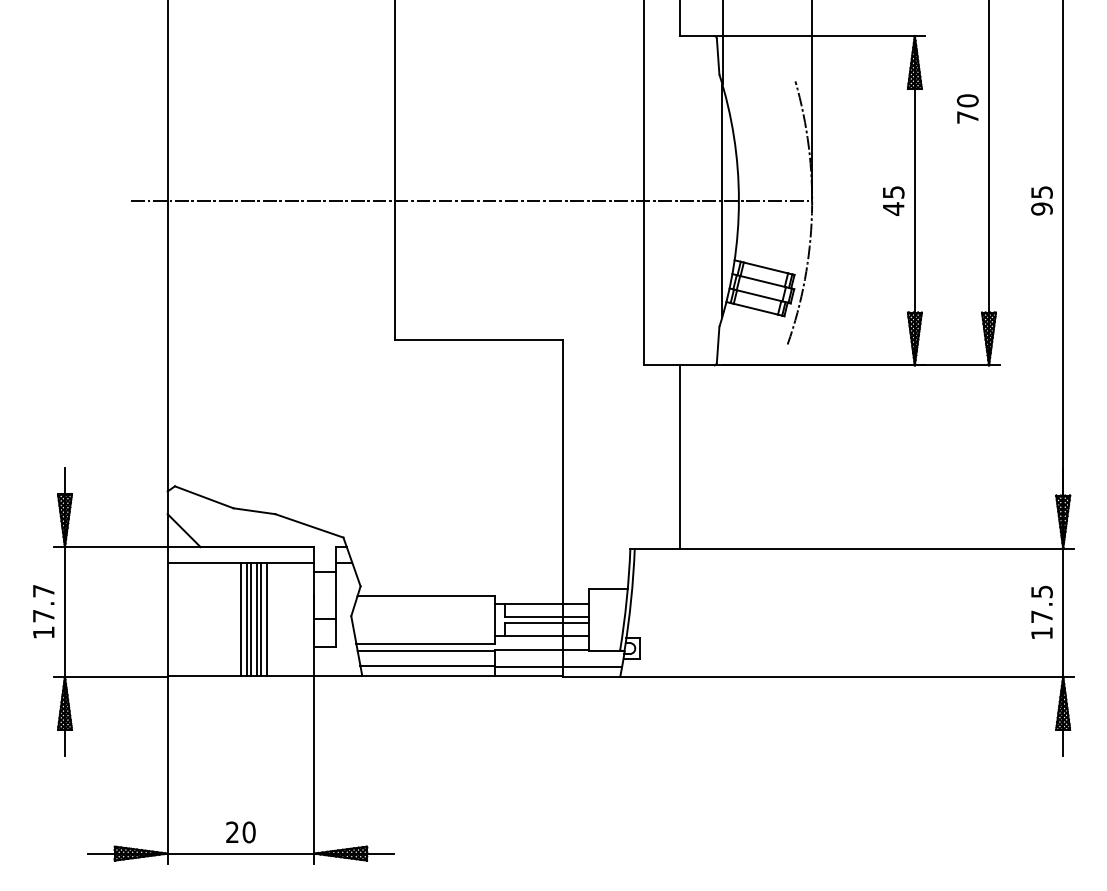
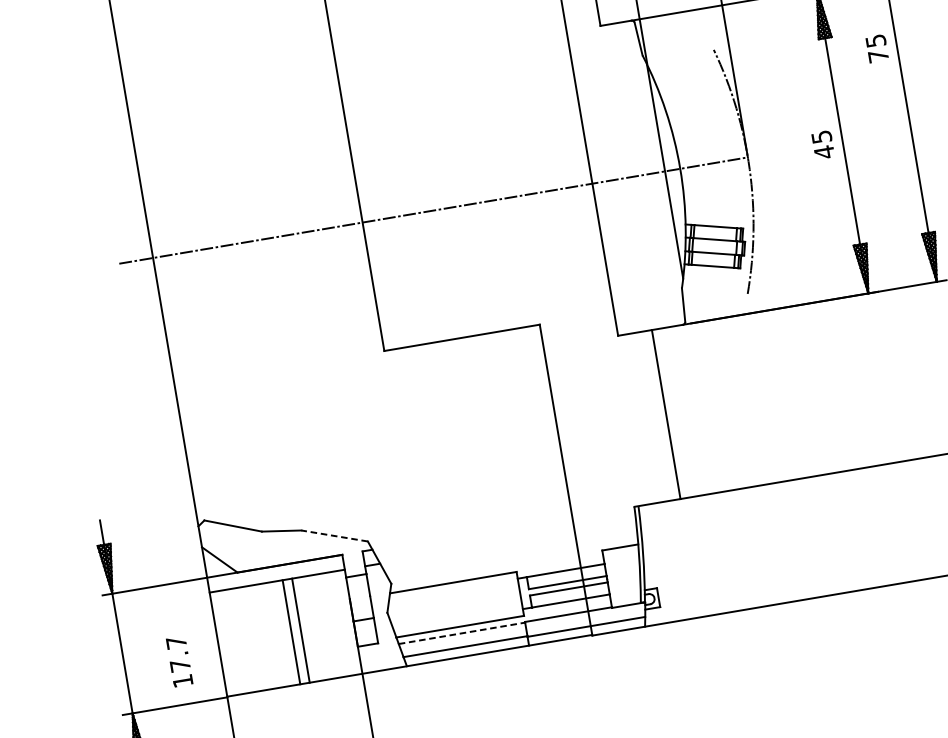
text: (967, 100) -> (875, 40), 70 -> 75
line: (308, 525) -> (333, 535), solid -> dashed
text: (43, 611) -> (179, 661), moved
line: (240, 619) -> (285, 633), removed
line: (251, 619) -> (295, 631), removed
line: (261, 619) -> (305, 629), removed
line: (267, 619) -> (310, 628), removed
line: (426, 651) -> (462, 633), solid -> dashed

